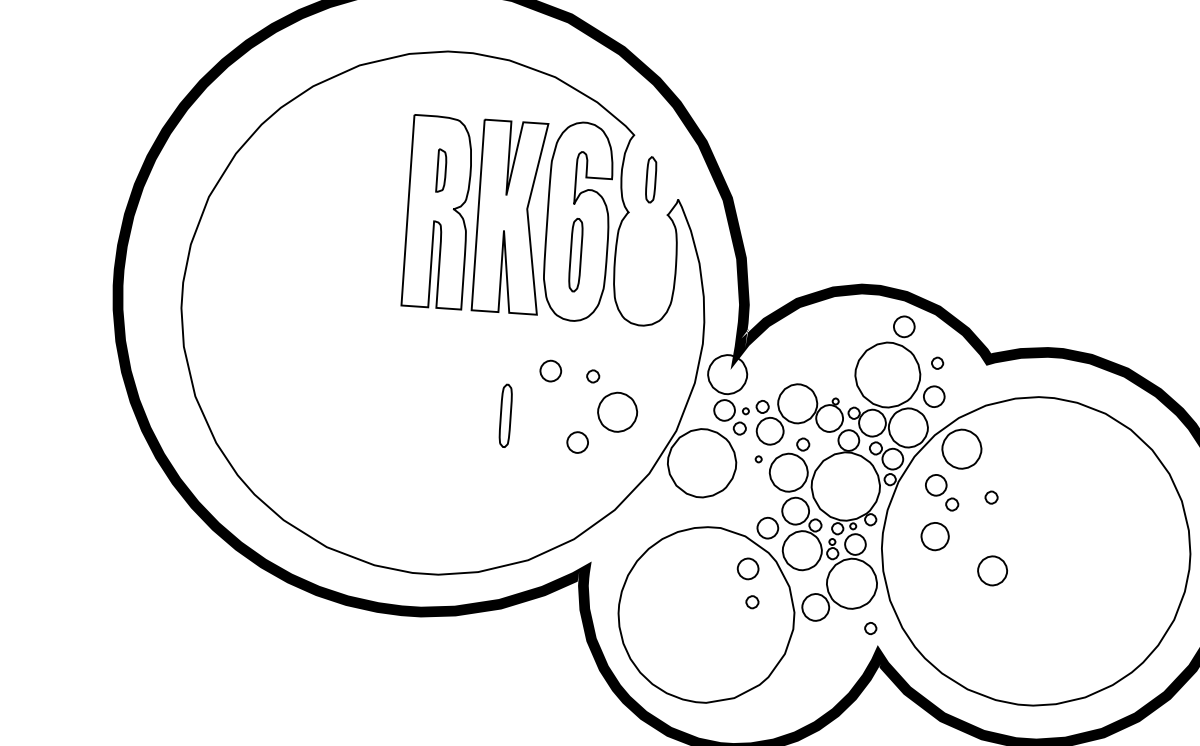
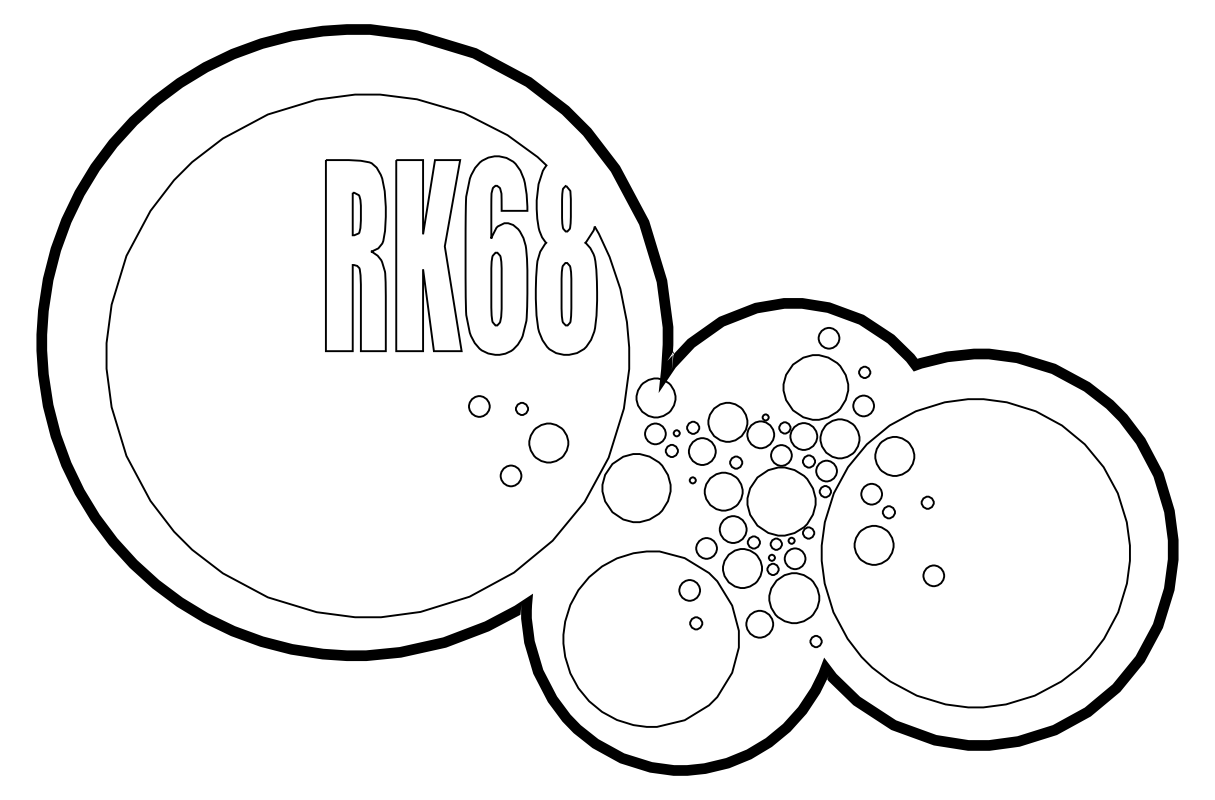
part: (505, 416) -> (566, 294), moved
part: (934, 536) -> (873, 545), size x1.43
part: (992, 570) -> (933, 575), size x0.71

